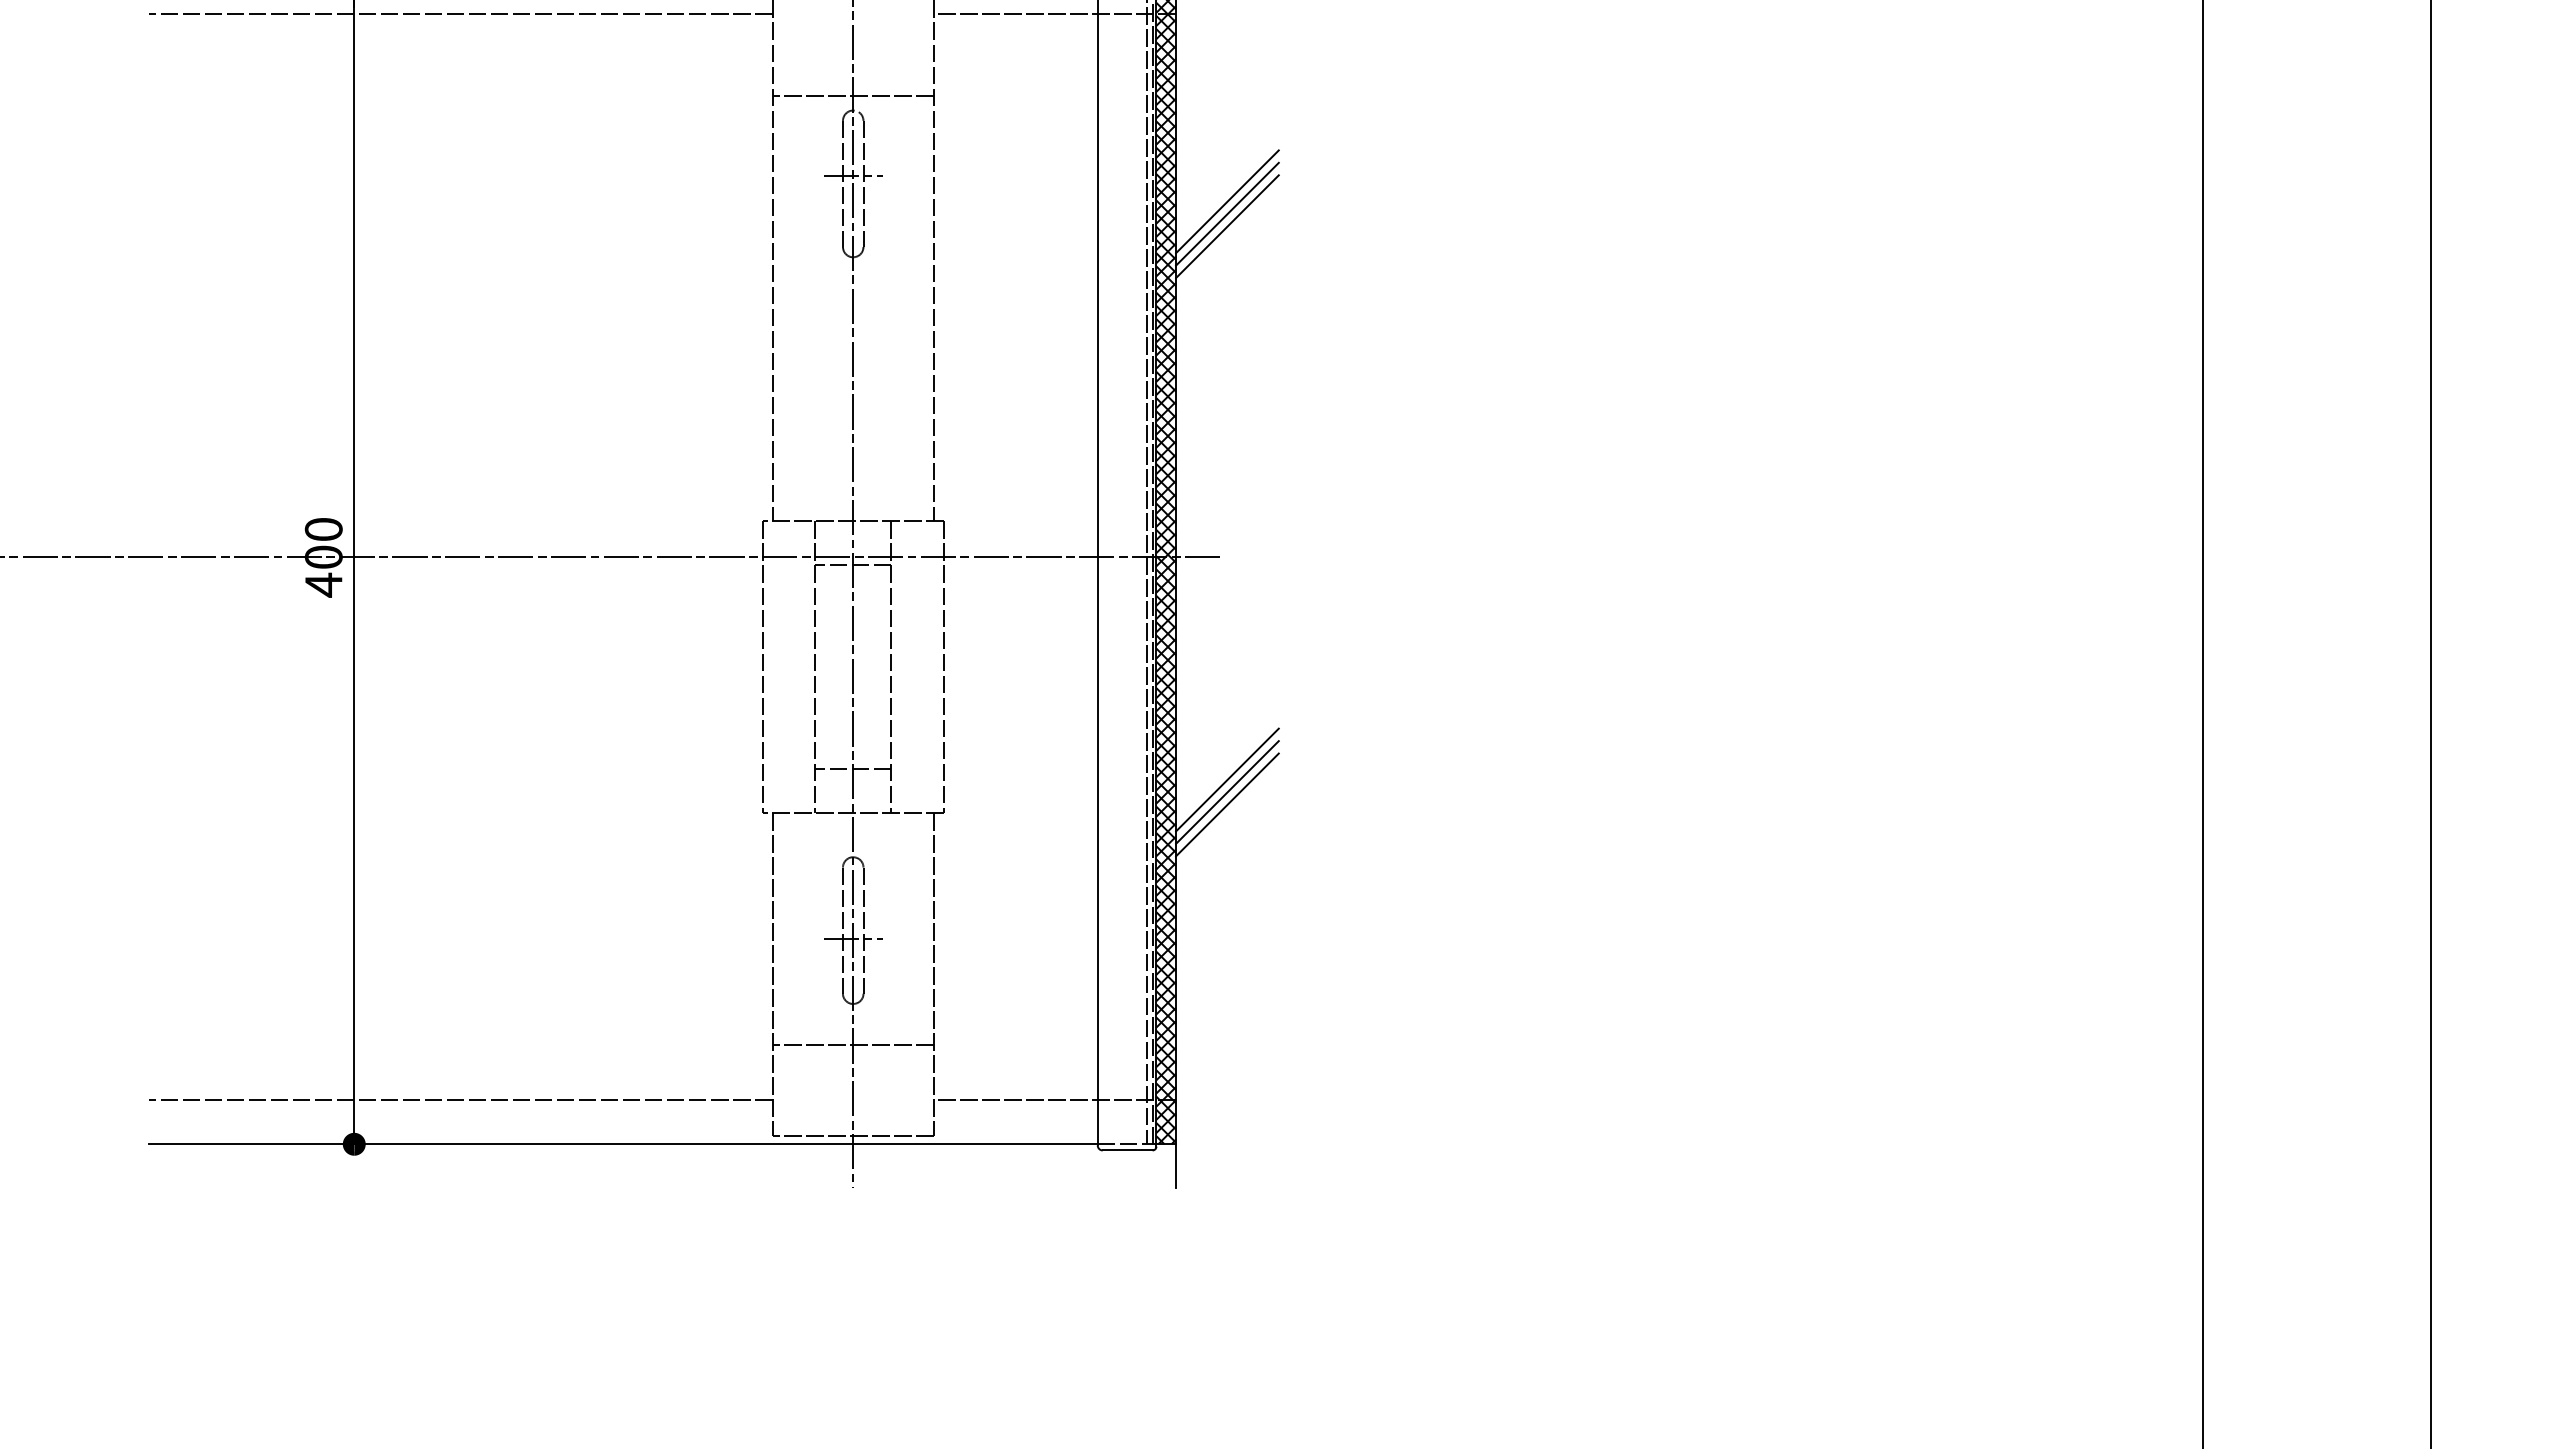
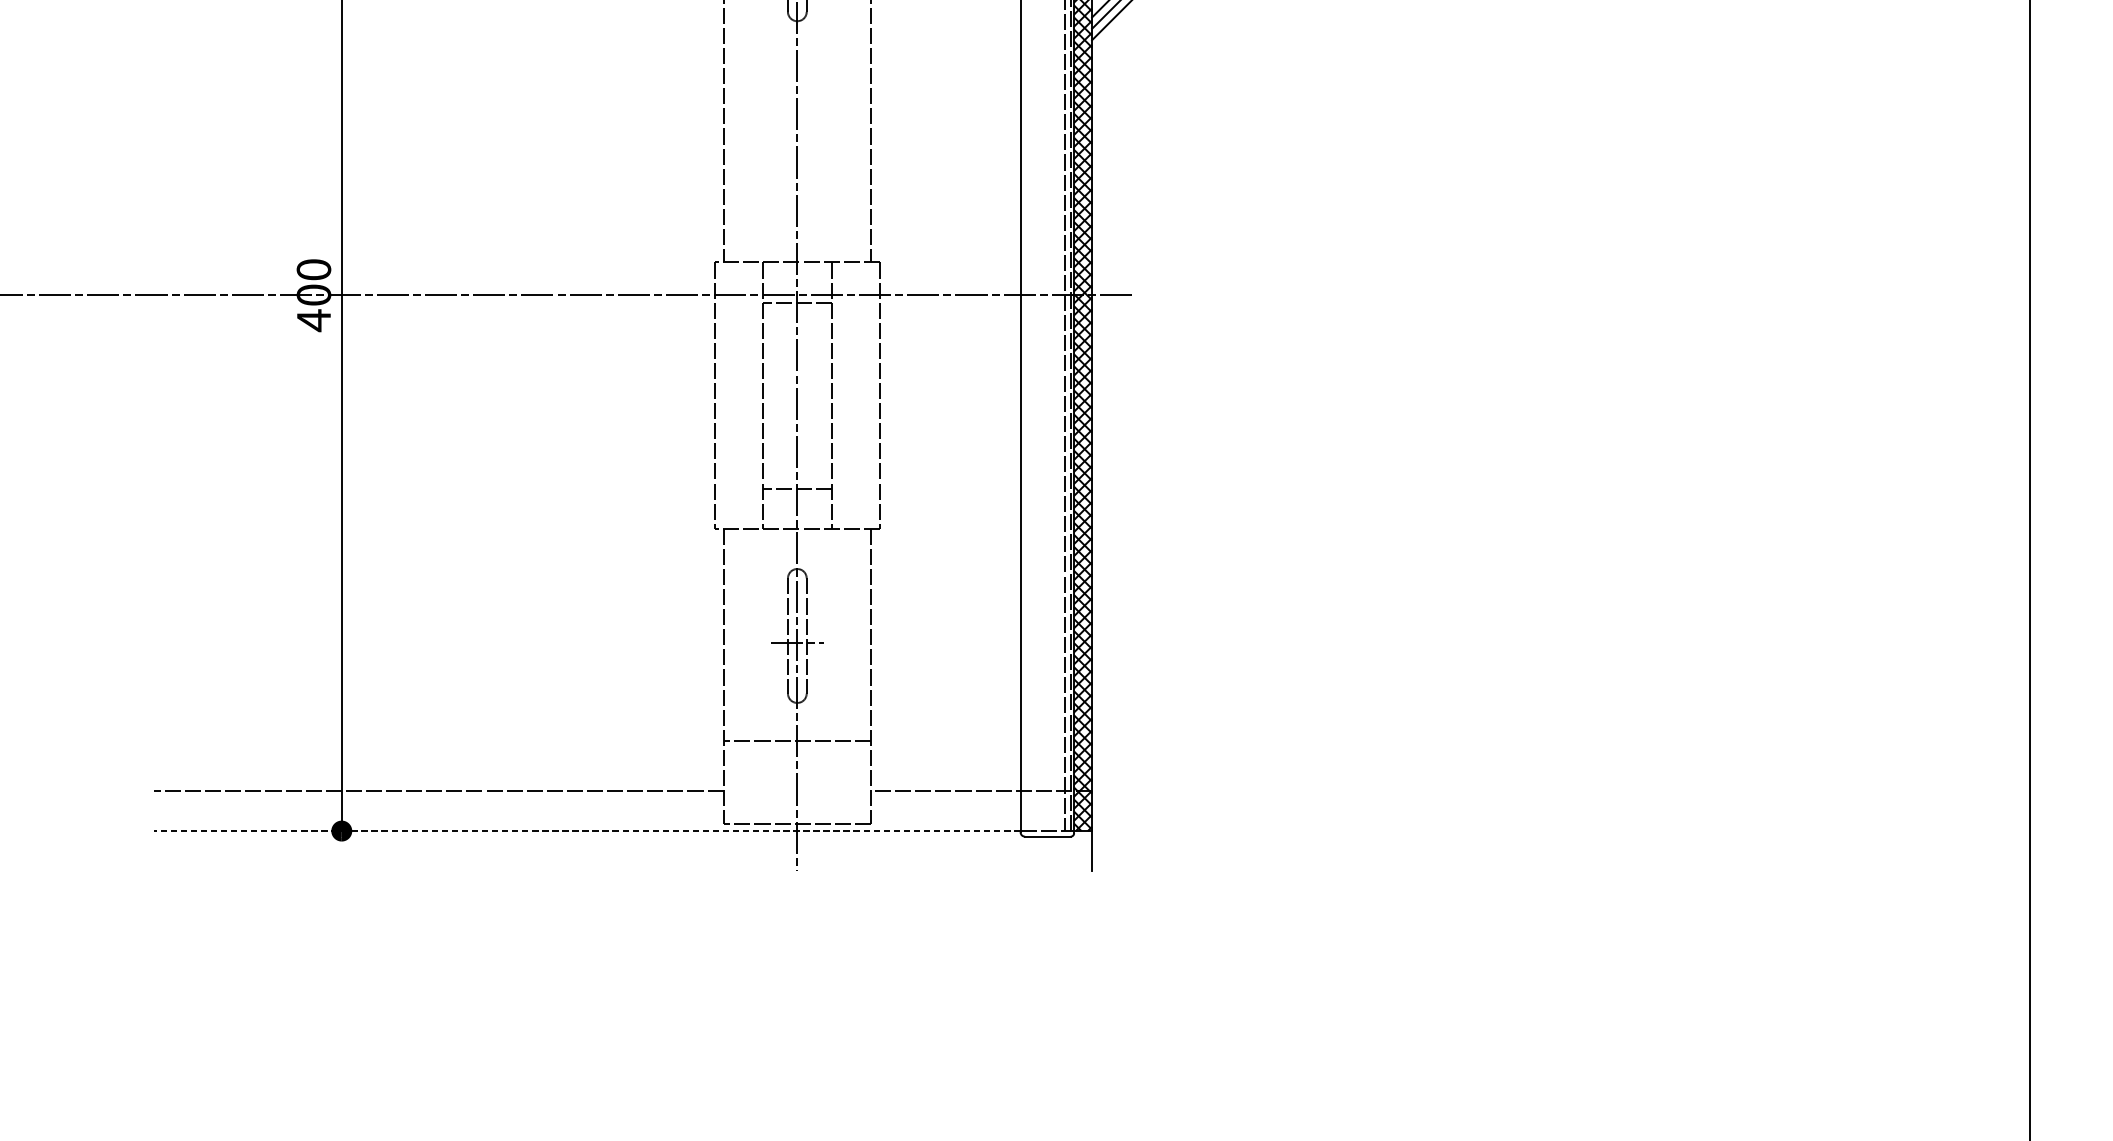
line: (1227, 779) -> (1139, 498), removed
line: (1227, 792) -> (1139, 509), removed
line: (1227, 804) -> (1139, 520), removed
line: (622, 1144) -> (586, 831), solid -> dashed

